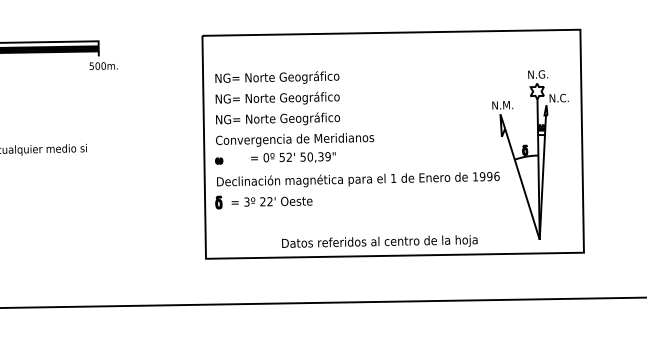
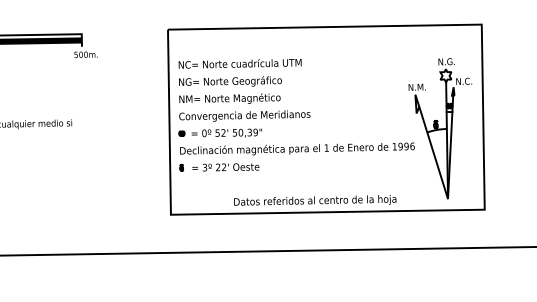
text: (295, 77) -> (245, 64), NG= Norte Geográfico -> NC= Norte cuadrícula UTM
text: (281, 118) -> (233, 98), NG= Norte Geográfico -> NM= Norte Magnético
text: (293, 157) -> (226, 133), moved
part: (218, 201) -> (181, 167), size x0.62

